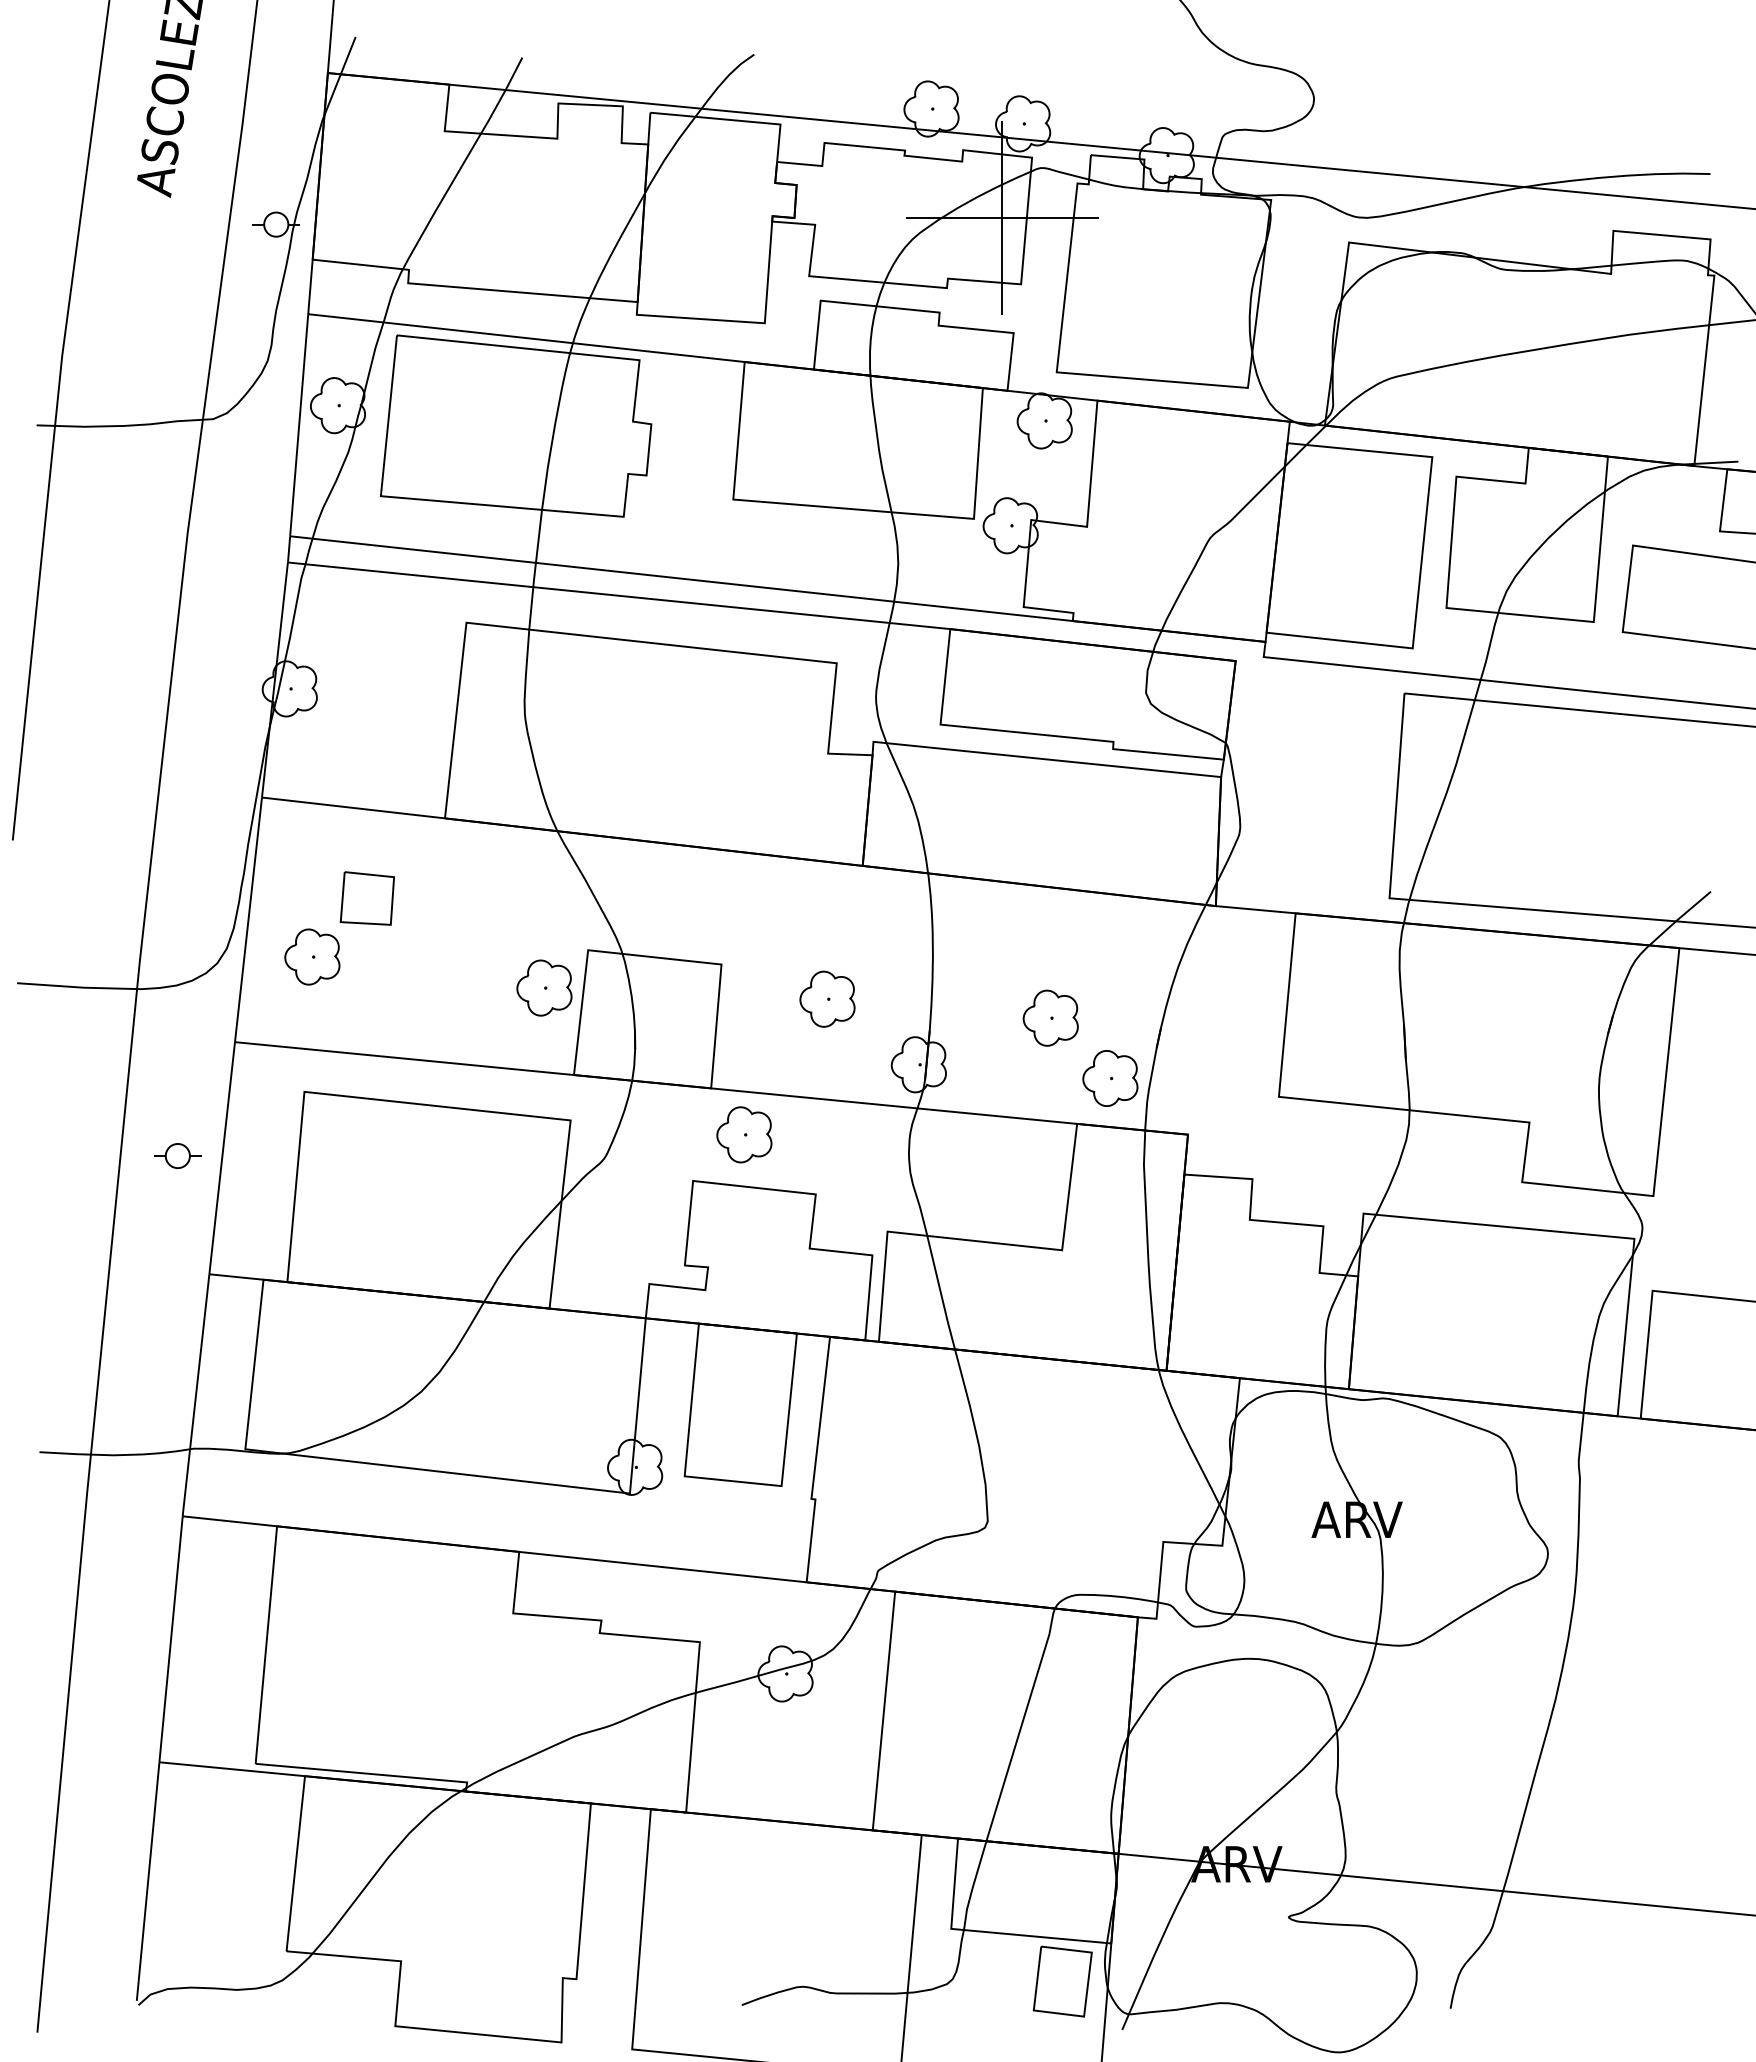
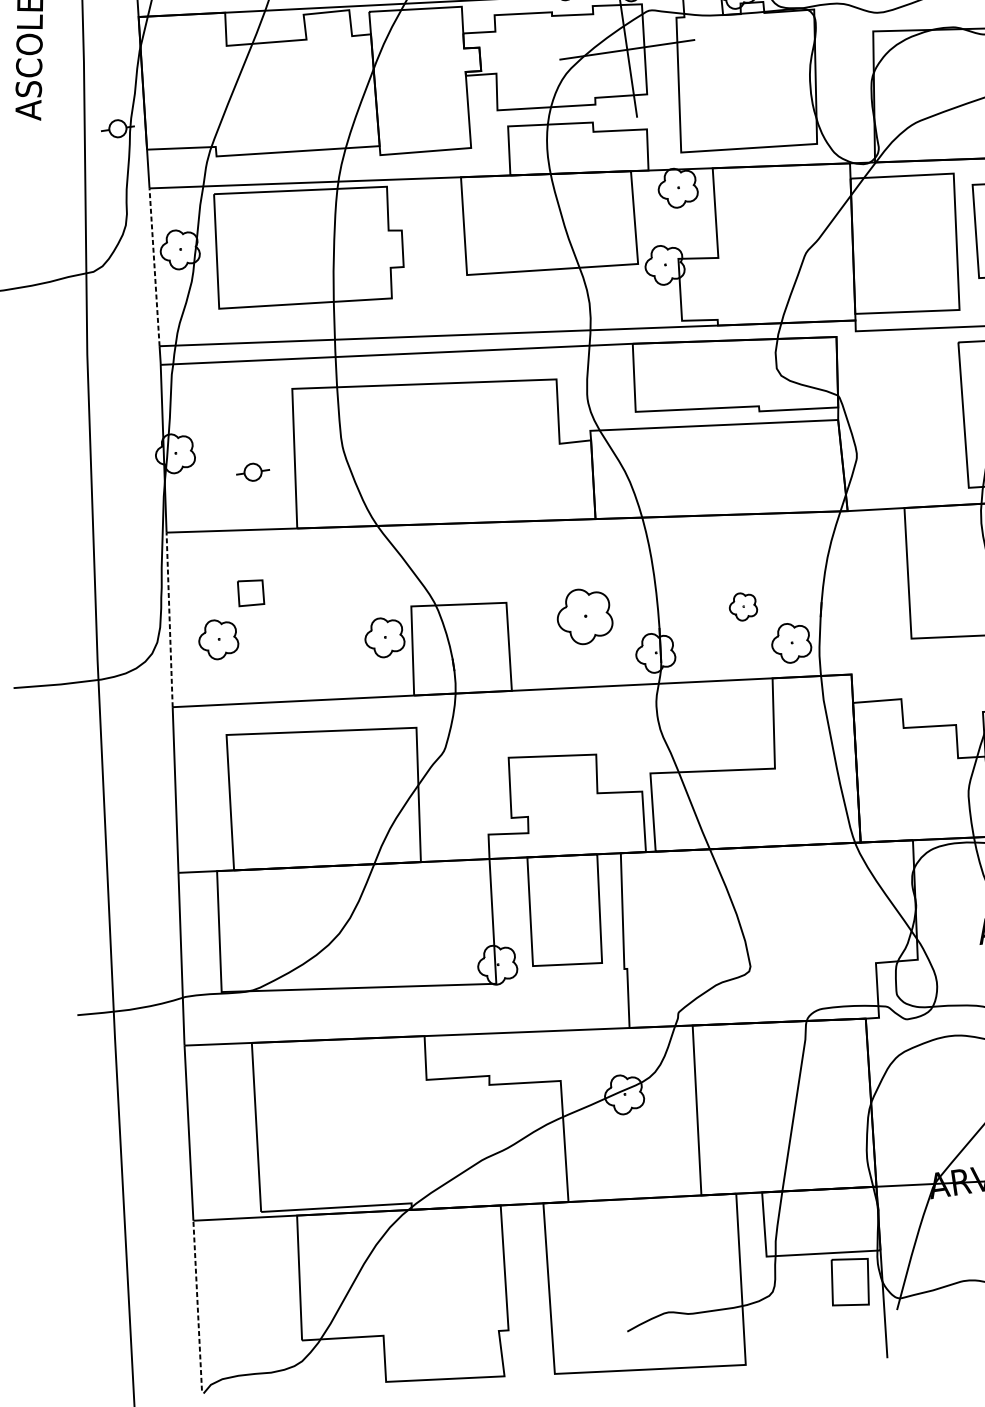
line: (299, 424) -> (154, 266), solid -> dashed
part: (366, 898) -> (250, 592), size x0.7
line: (248, 919) -> (169, 619), solid -> dashed
part: (827, 998) -> (584, 615), size x1.4
part: (1050, 1017) -> (742, 606), size x0.7
part: (744, 1134) -> (540, 719), removed
part: (177, 1155) -> (252, 471), moved
line: (148, 1881) -> (197, 1305), solid -> dashed

